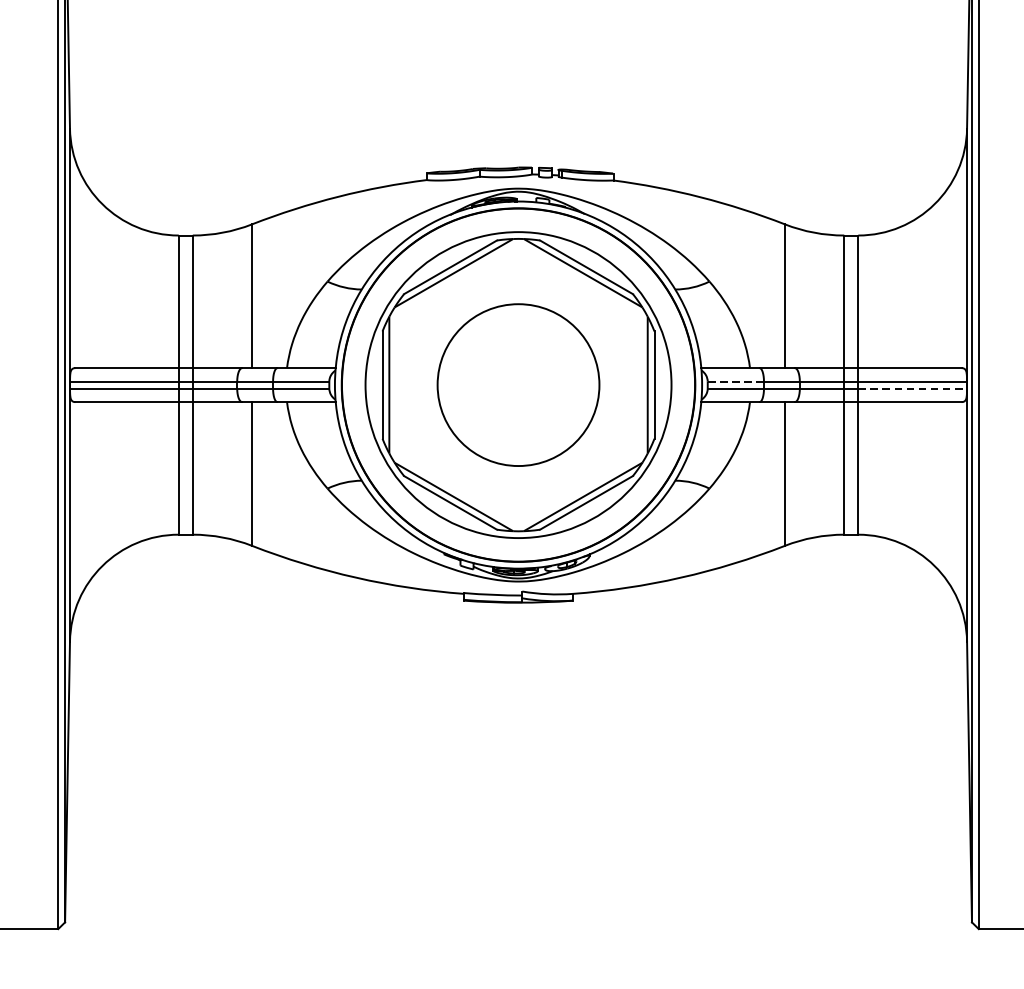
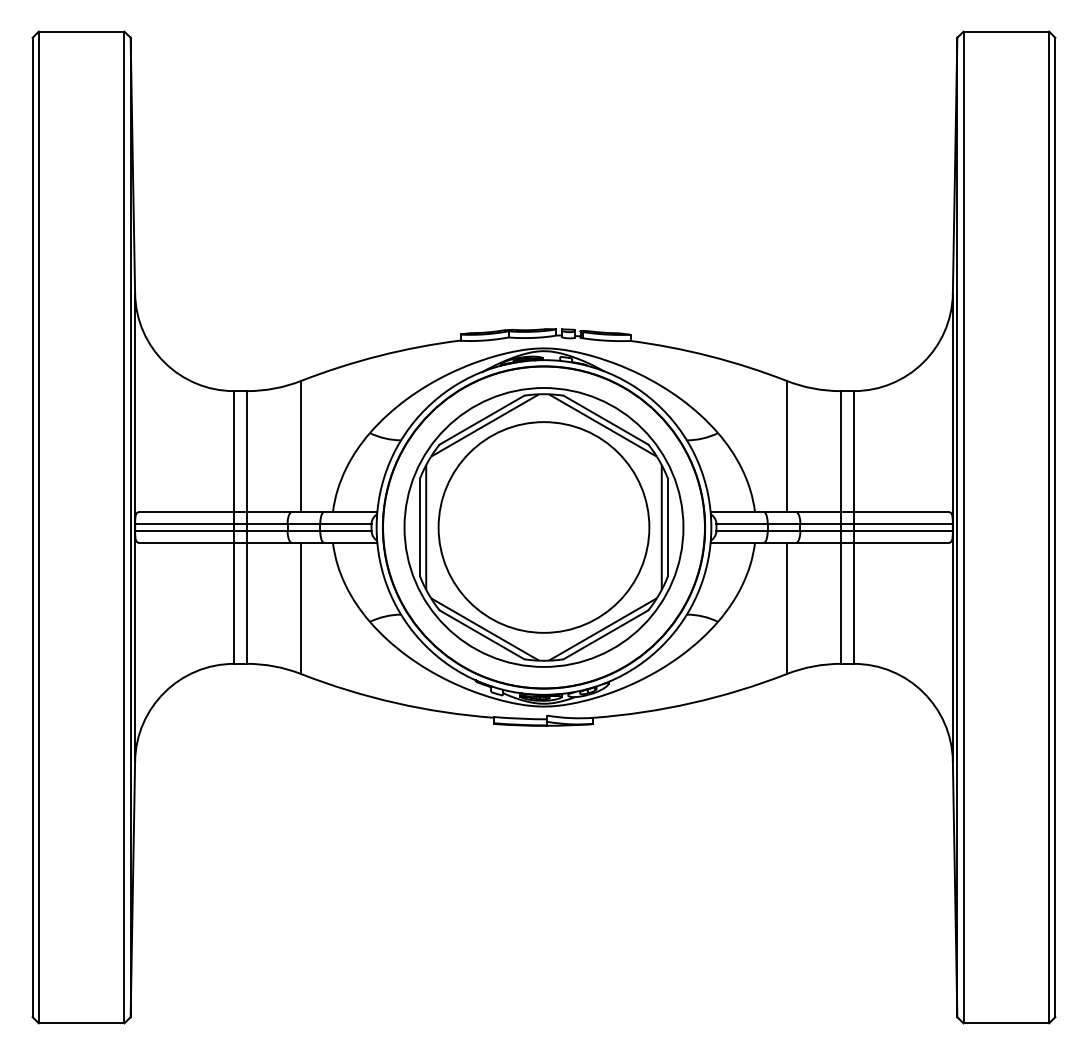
line: (736, 381) -> (742, 524), dashed -> solid
circle: (517, 385) -> (543, 527), size x1.43
line: (912, 388) -> (903, 530), dashed -> solid

